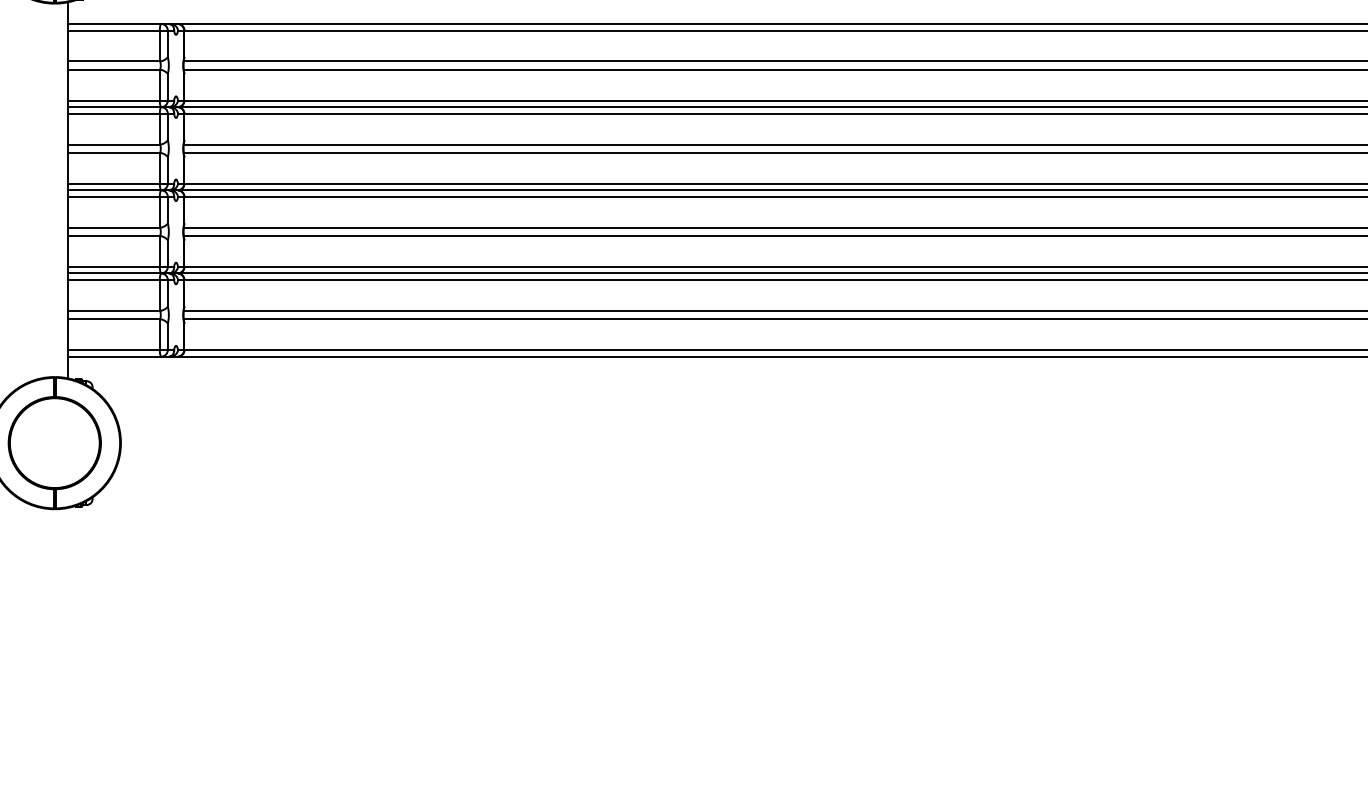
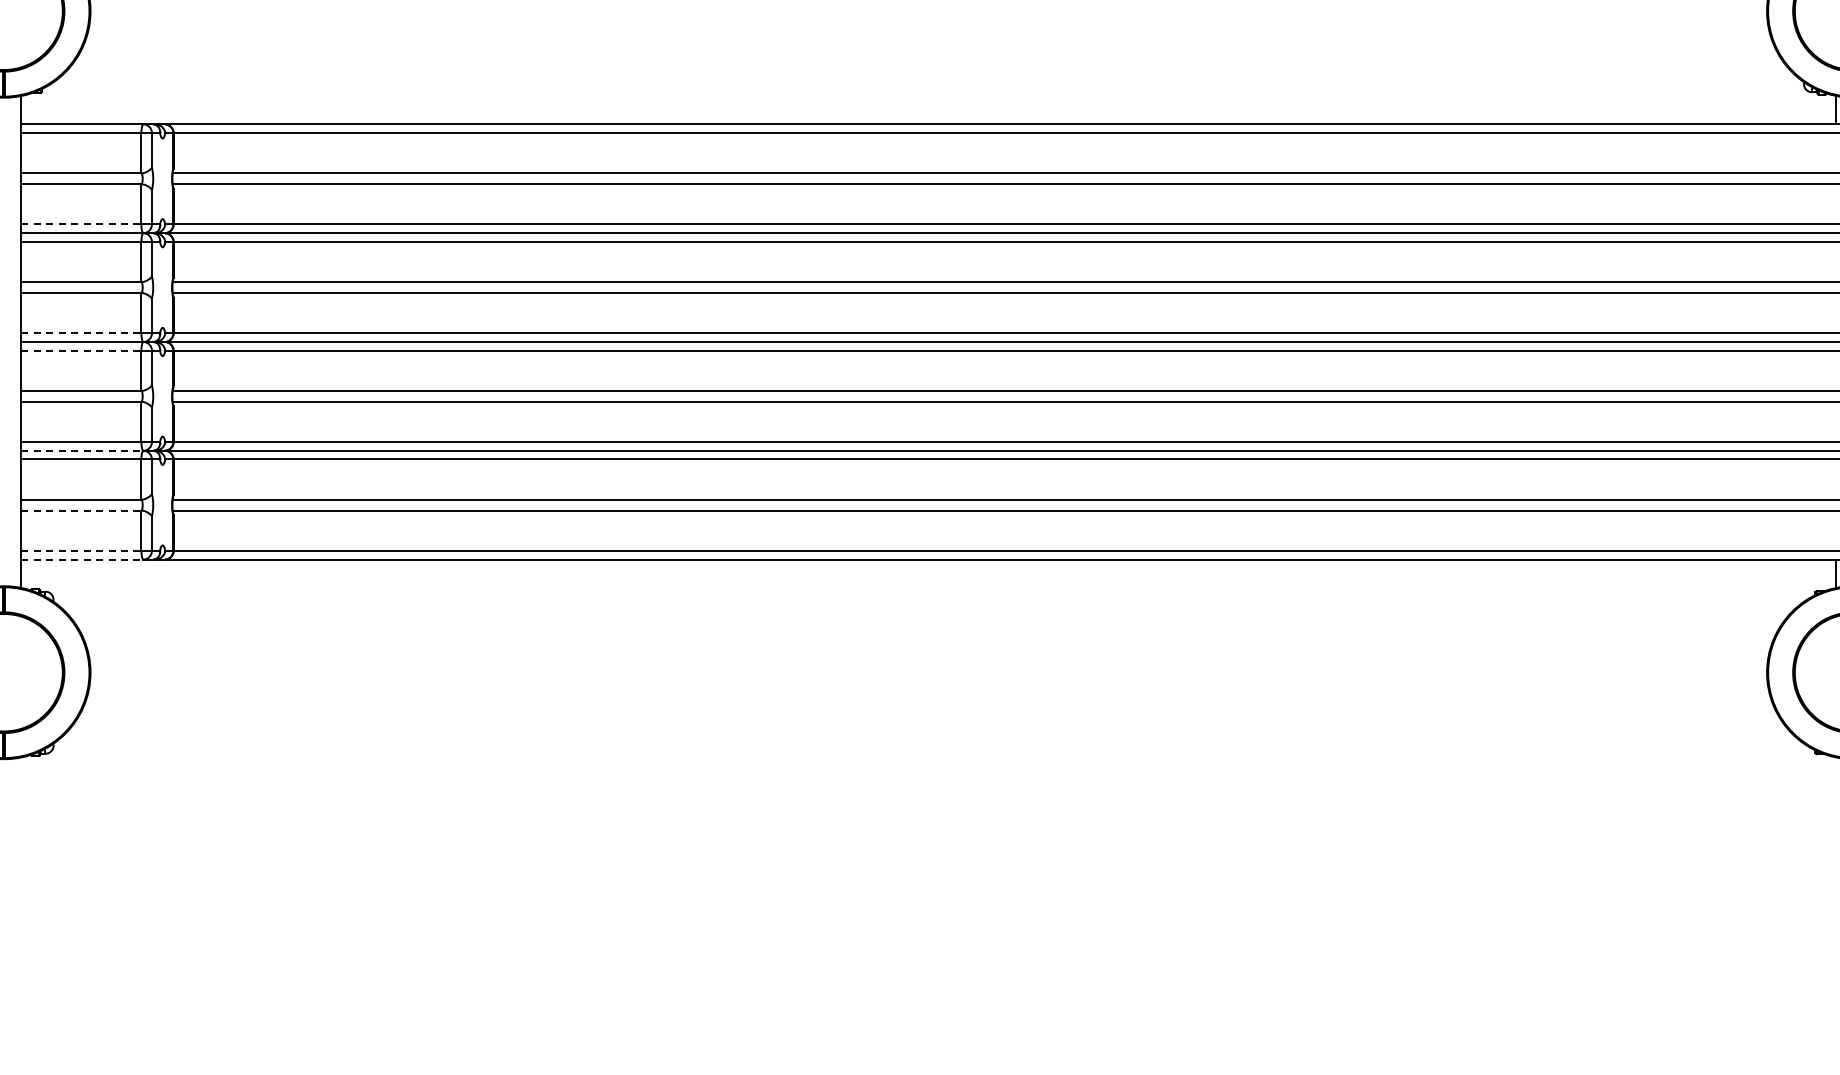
line: (114, 100) -> (81, 224), solid -> dashed
line: (114, 183) -> (81, 333), solid -> dashed
line: (114, 196) -> (81, 350), solid -> dashed
line: (114, 273) -> (82, 450), solid -> dashed
line: (114, 319) -> (81, 510), solid -> dashed
line: (114, 349) -> (81, 550), solid -> dashed
line: (114, 356) -> (82, 559), solid -> dashed

